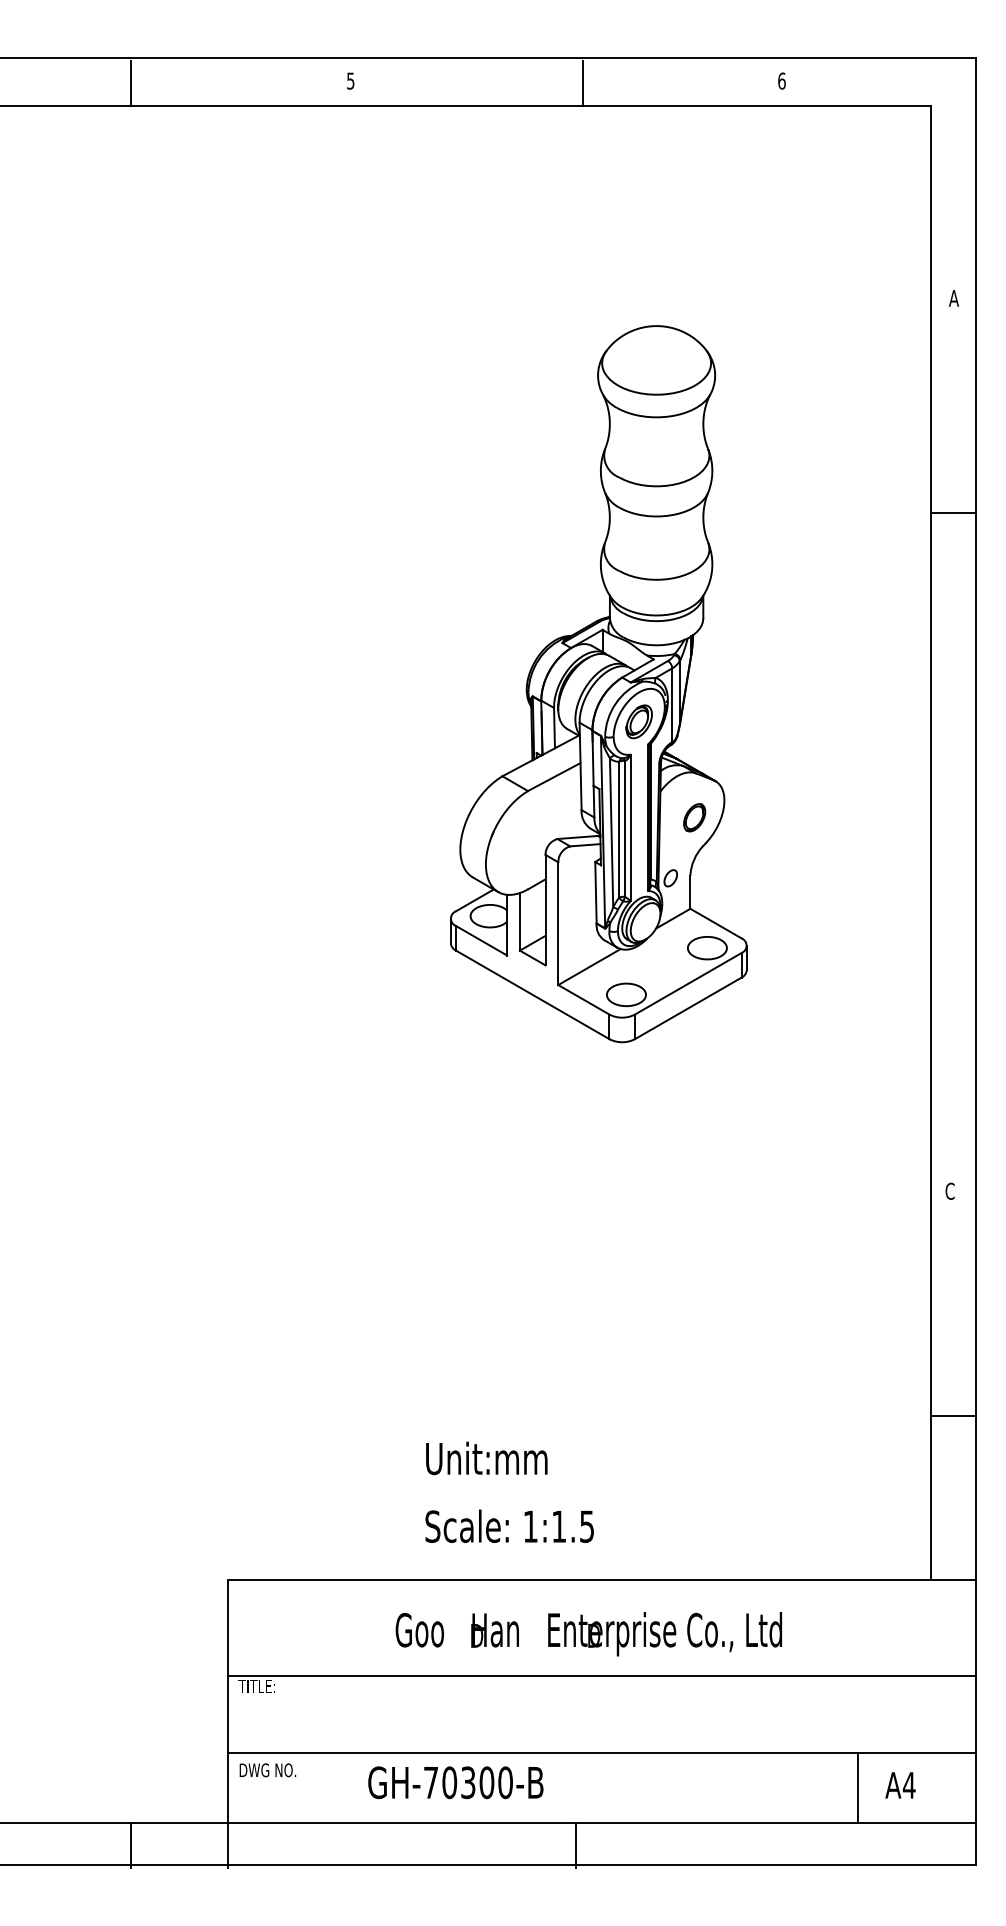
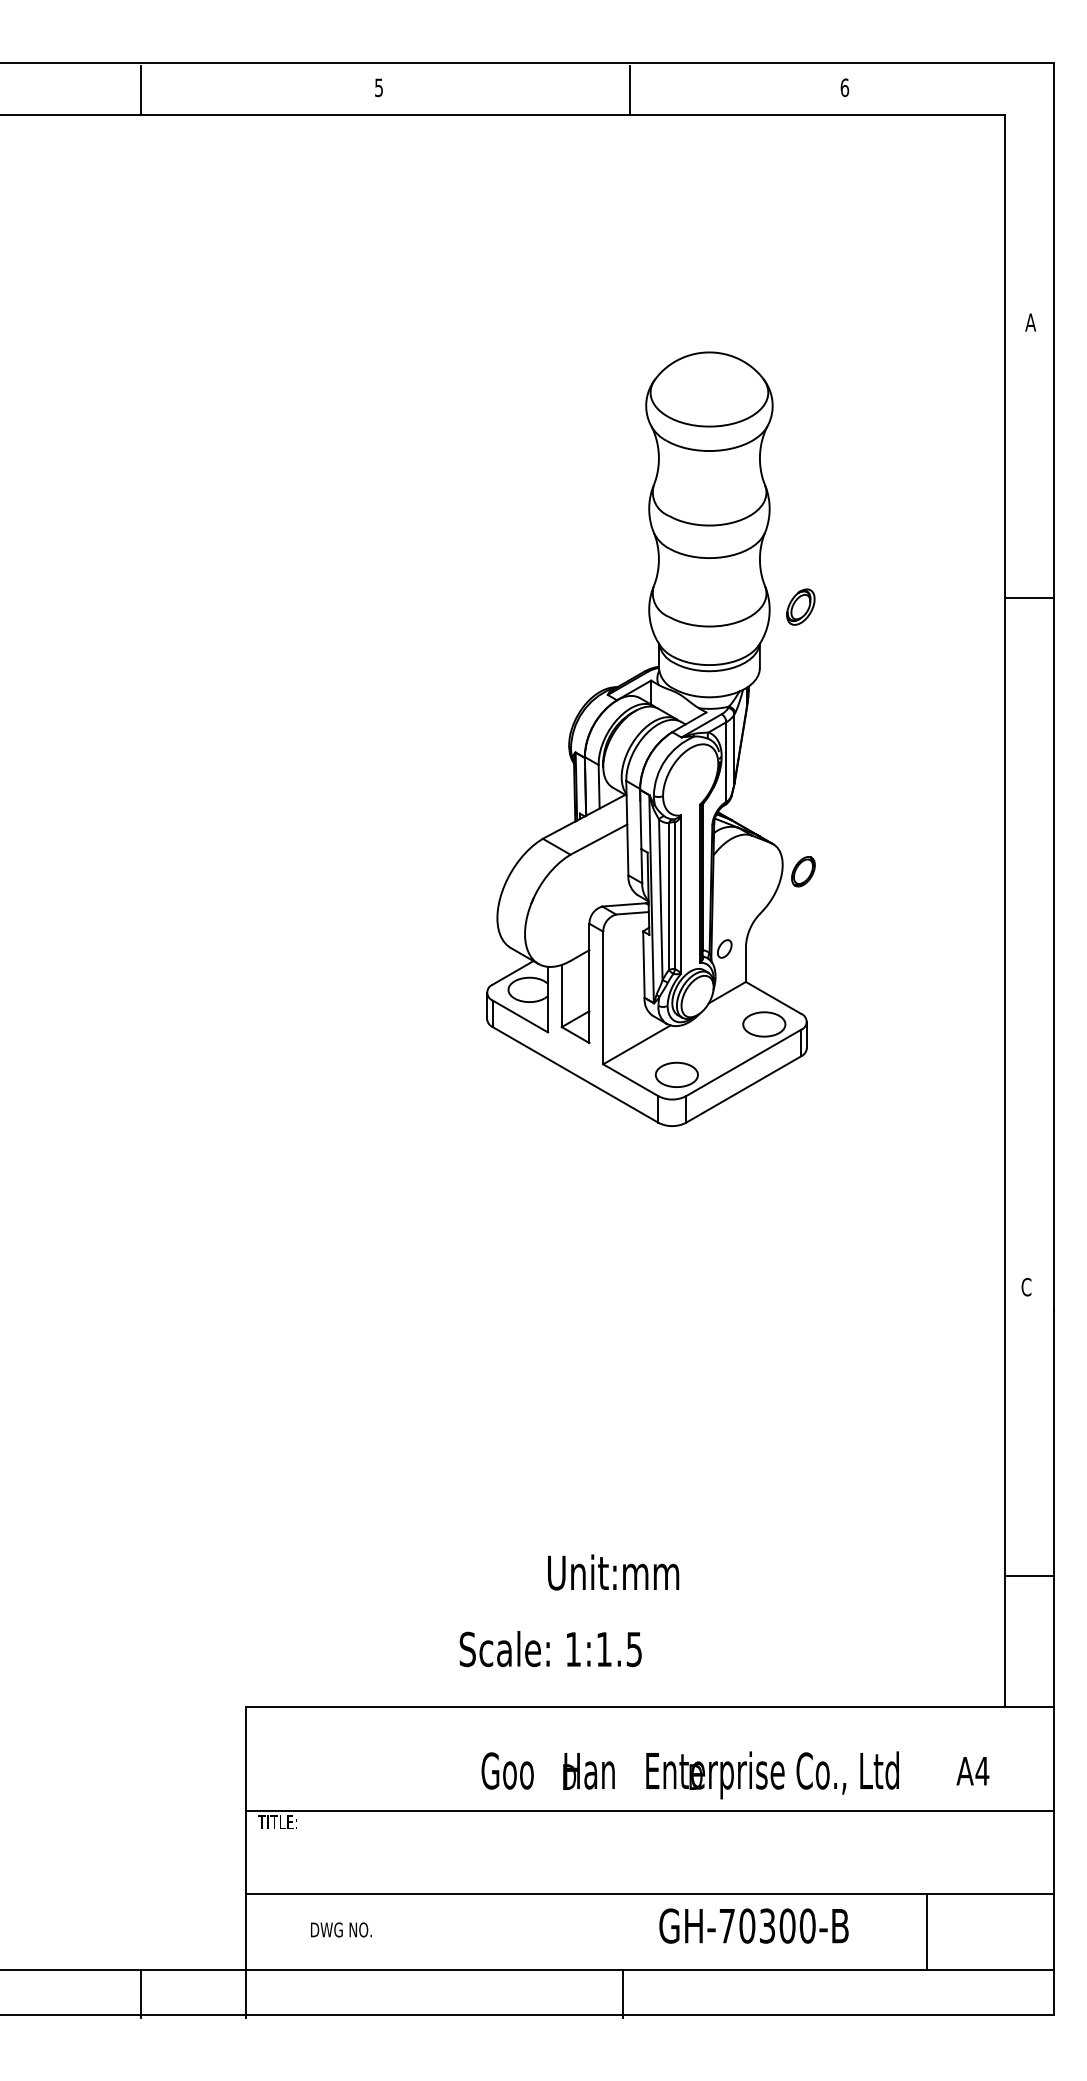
line: (952, 512) -> (1029, 598), moved
part: (638, 721) -> (800, 606), moved
part: (694, 817) -> (803, 871), moved
line: (952, 1416) -> (1029, 1575), moved
text: (486, 1458) -> (613, 1572), moved
text: (588, 1634) -> (689, 1775), moved
text: (267, 1770) -> (340, 1930), moved
text: (455, 1782) -> (753, 1925), moved
text: (900, 1785) -> (972, 1771), moved

